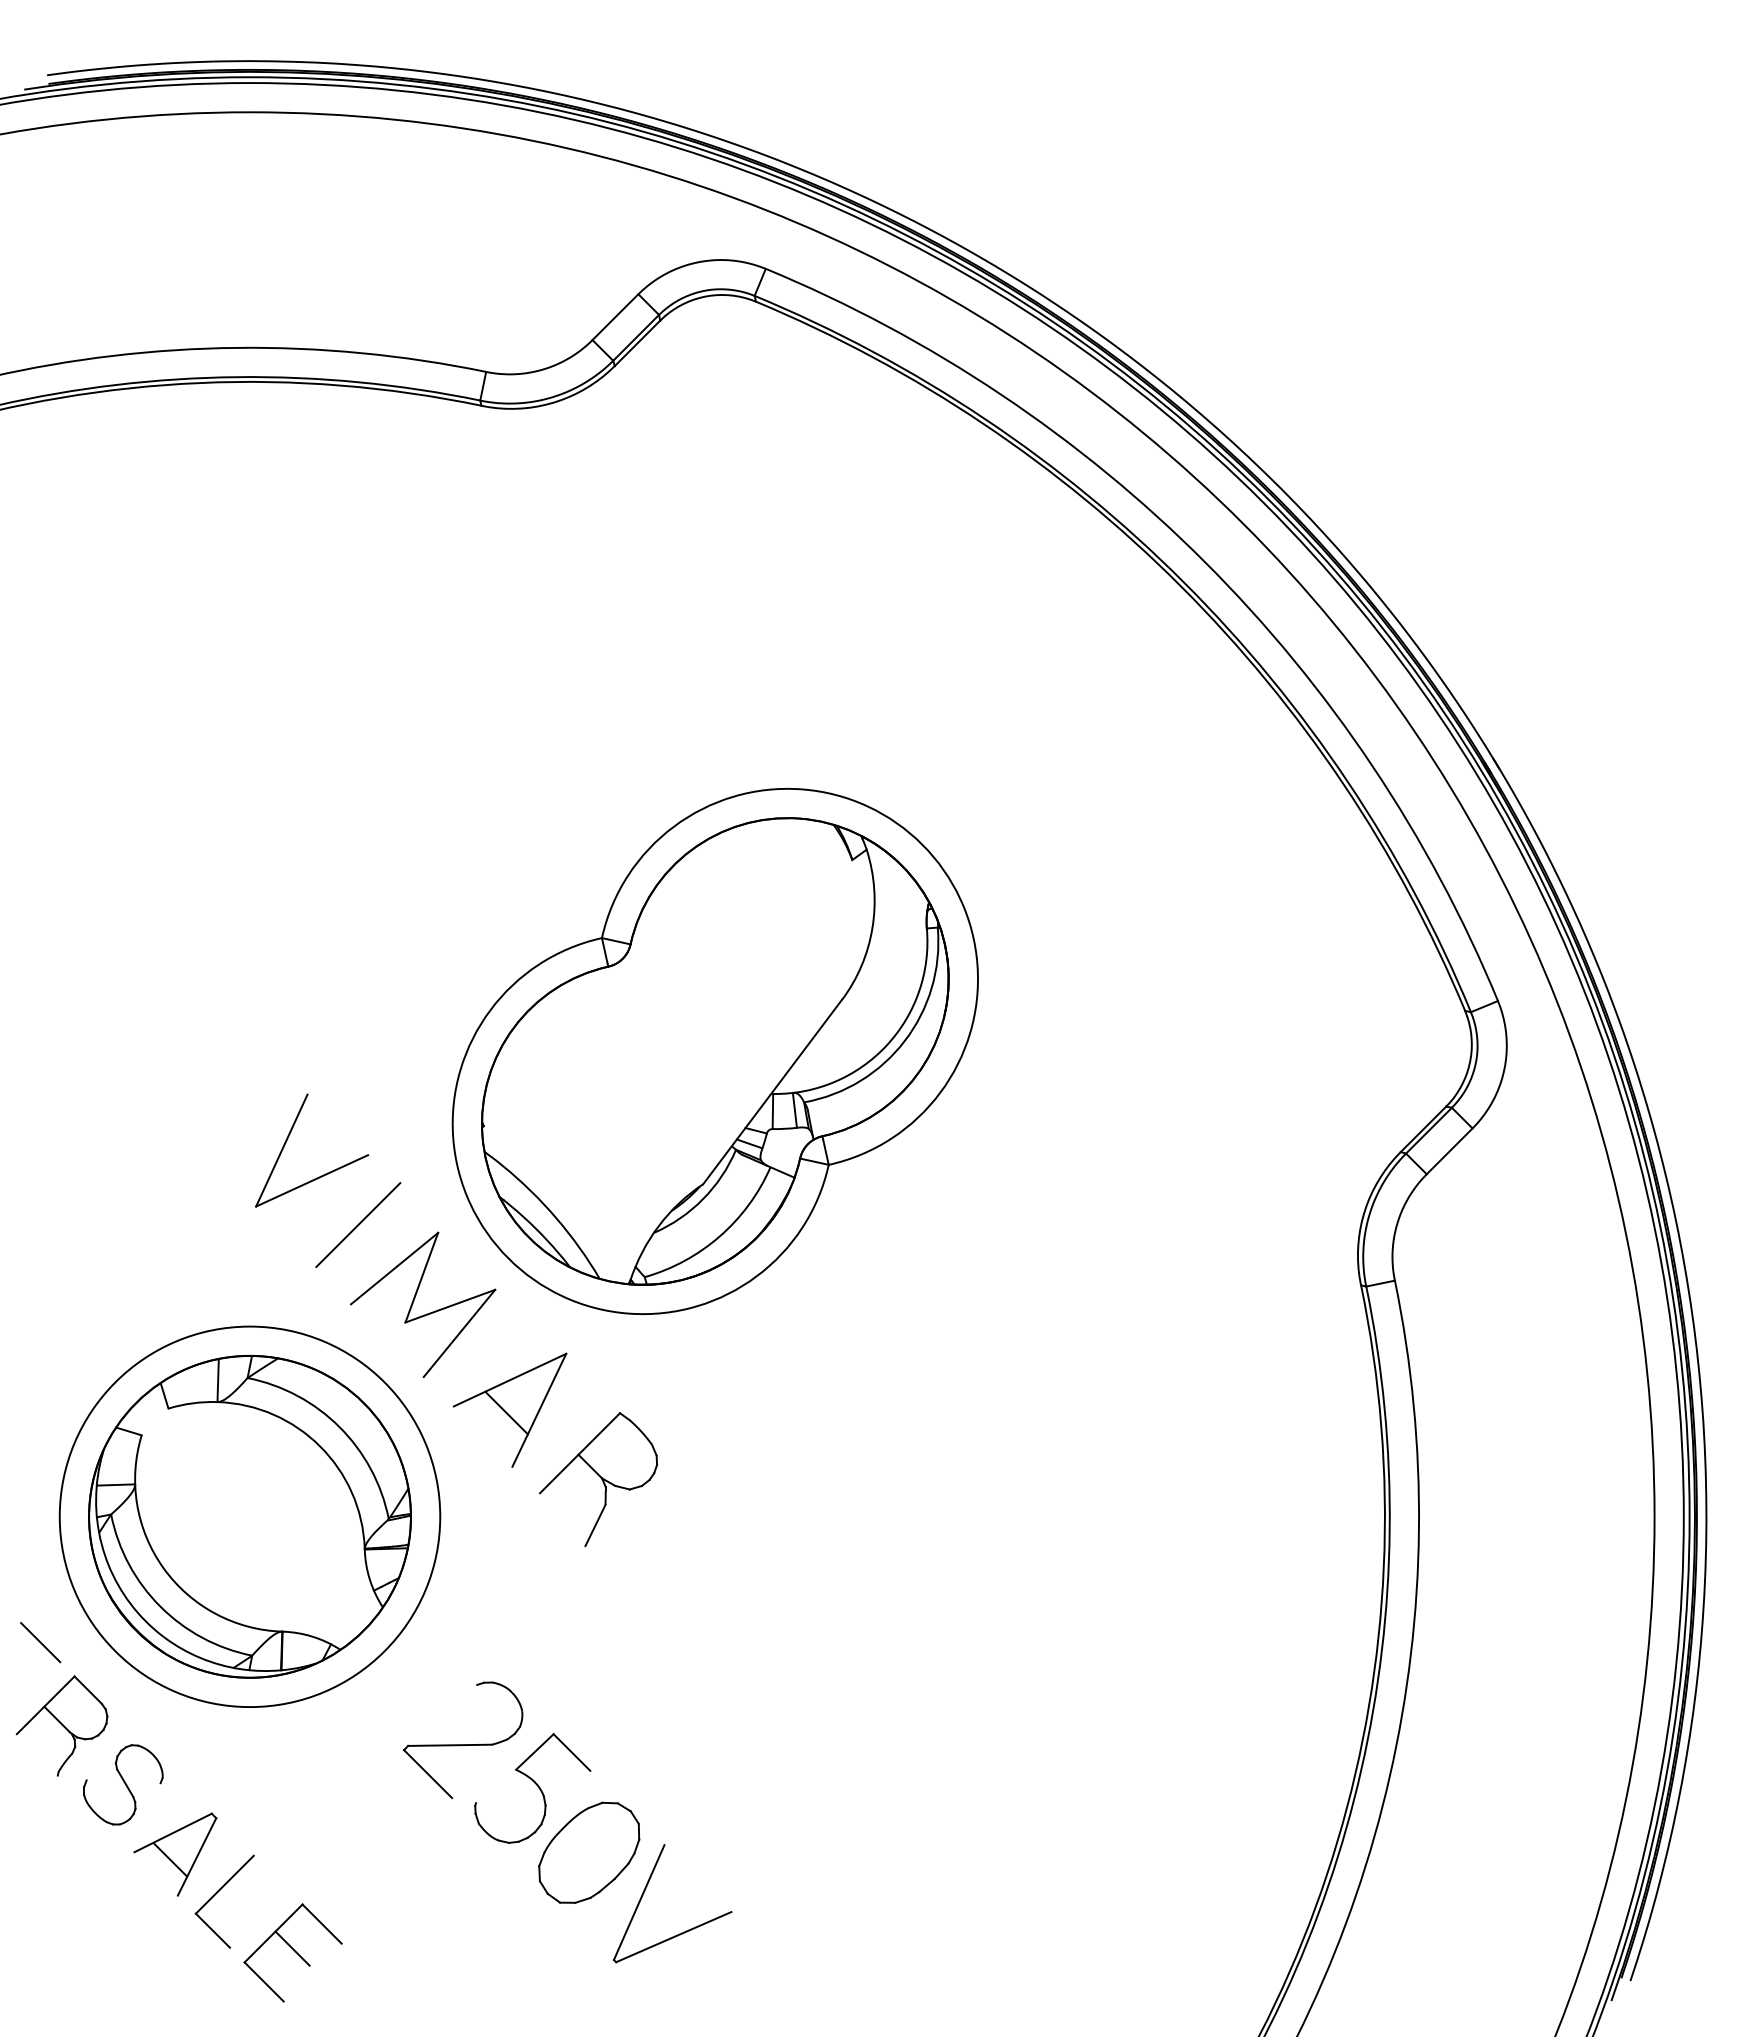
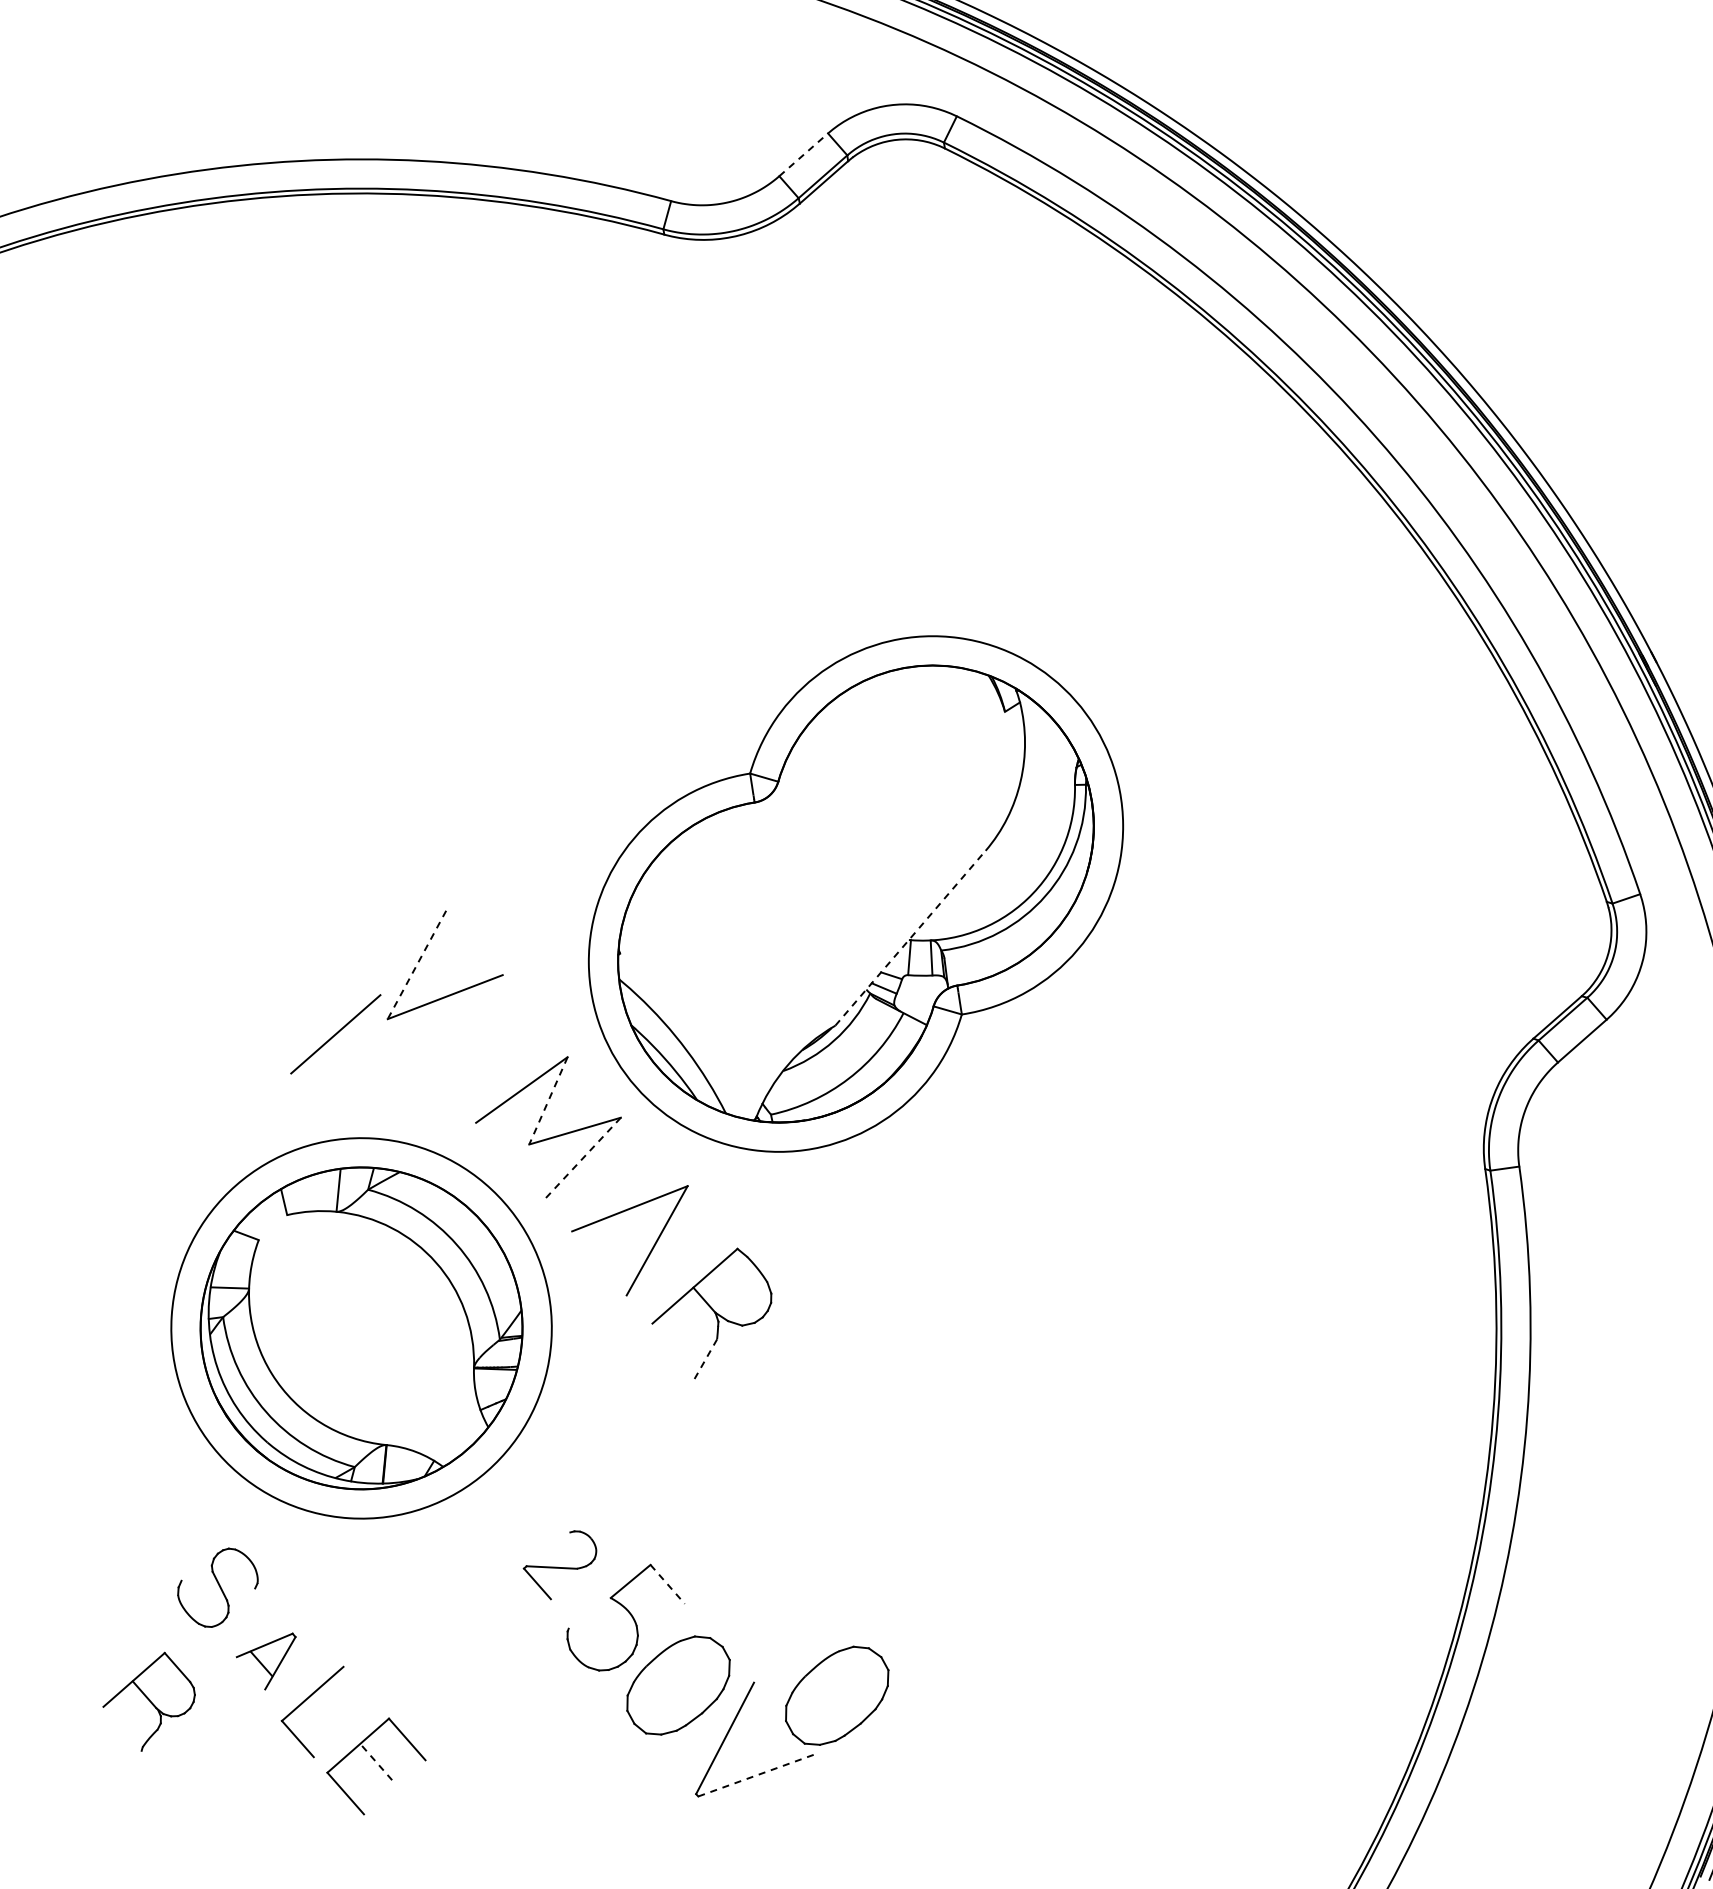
line: (615, 316) -> (803, 154), solid -> dashed
line: (772, 1091) -> (910, 937), solid -> dashed
line: (281, 1150) -> (416, 964), solid -> dashed
line: (358, 1224) -> (336, 1033), moved
line: (421, 1277) -> (548, 1100), solid -> dashed
line: (459, 1333) -> (582, 1158), solid -> dashed
line: (506, 1412) -> (624, 1240), removed
line: (595, 1525) -> (705, 1359), solid -> dashed
line: (40, 1642) -> (144, 1440), removed
part: (61, 1725) -> (148, 1701), moved
part: (462, 1739) -> (559, 1564), size x0.6
line: (571, 1752) -> (667, 1584), solid -> dashed
part: (748, 1852) -> (837, 1695), added
part: (175, 1854) -> (265, 1660), size x0.7
line: (673, 1937) -> (757, 1775), solid -> dashed
line: (292, 1948) -> (376, 1761), solid -> dashed

